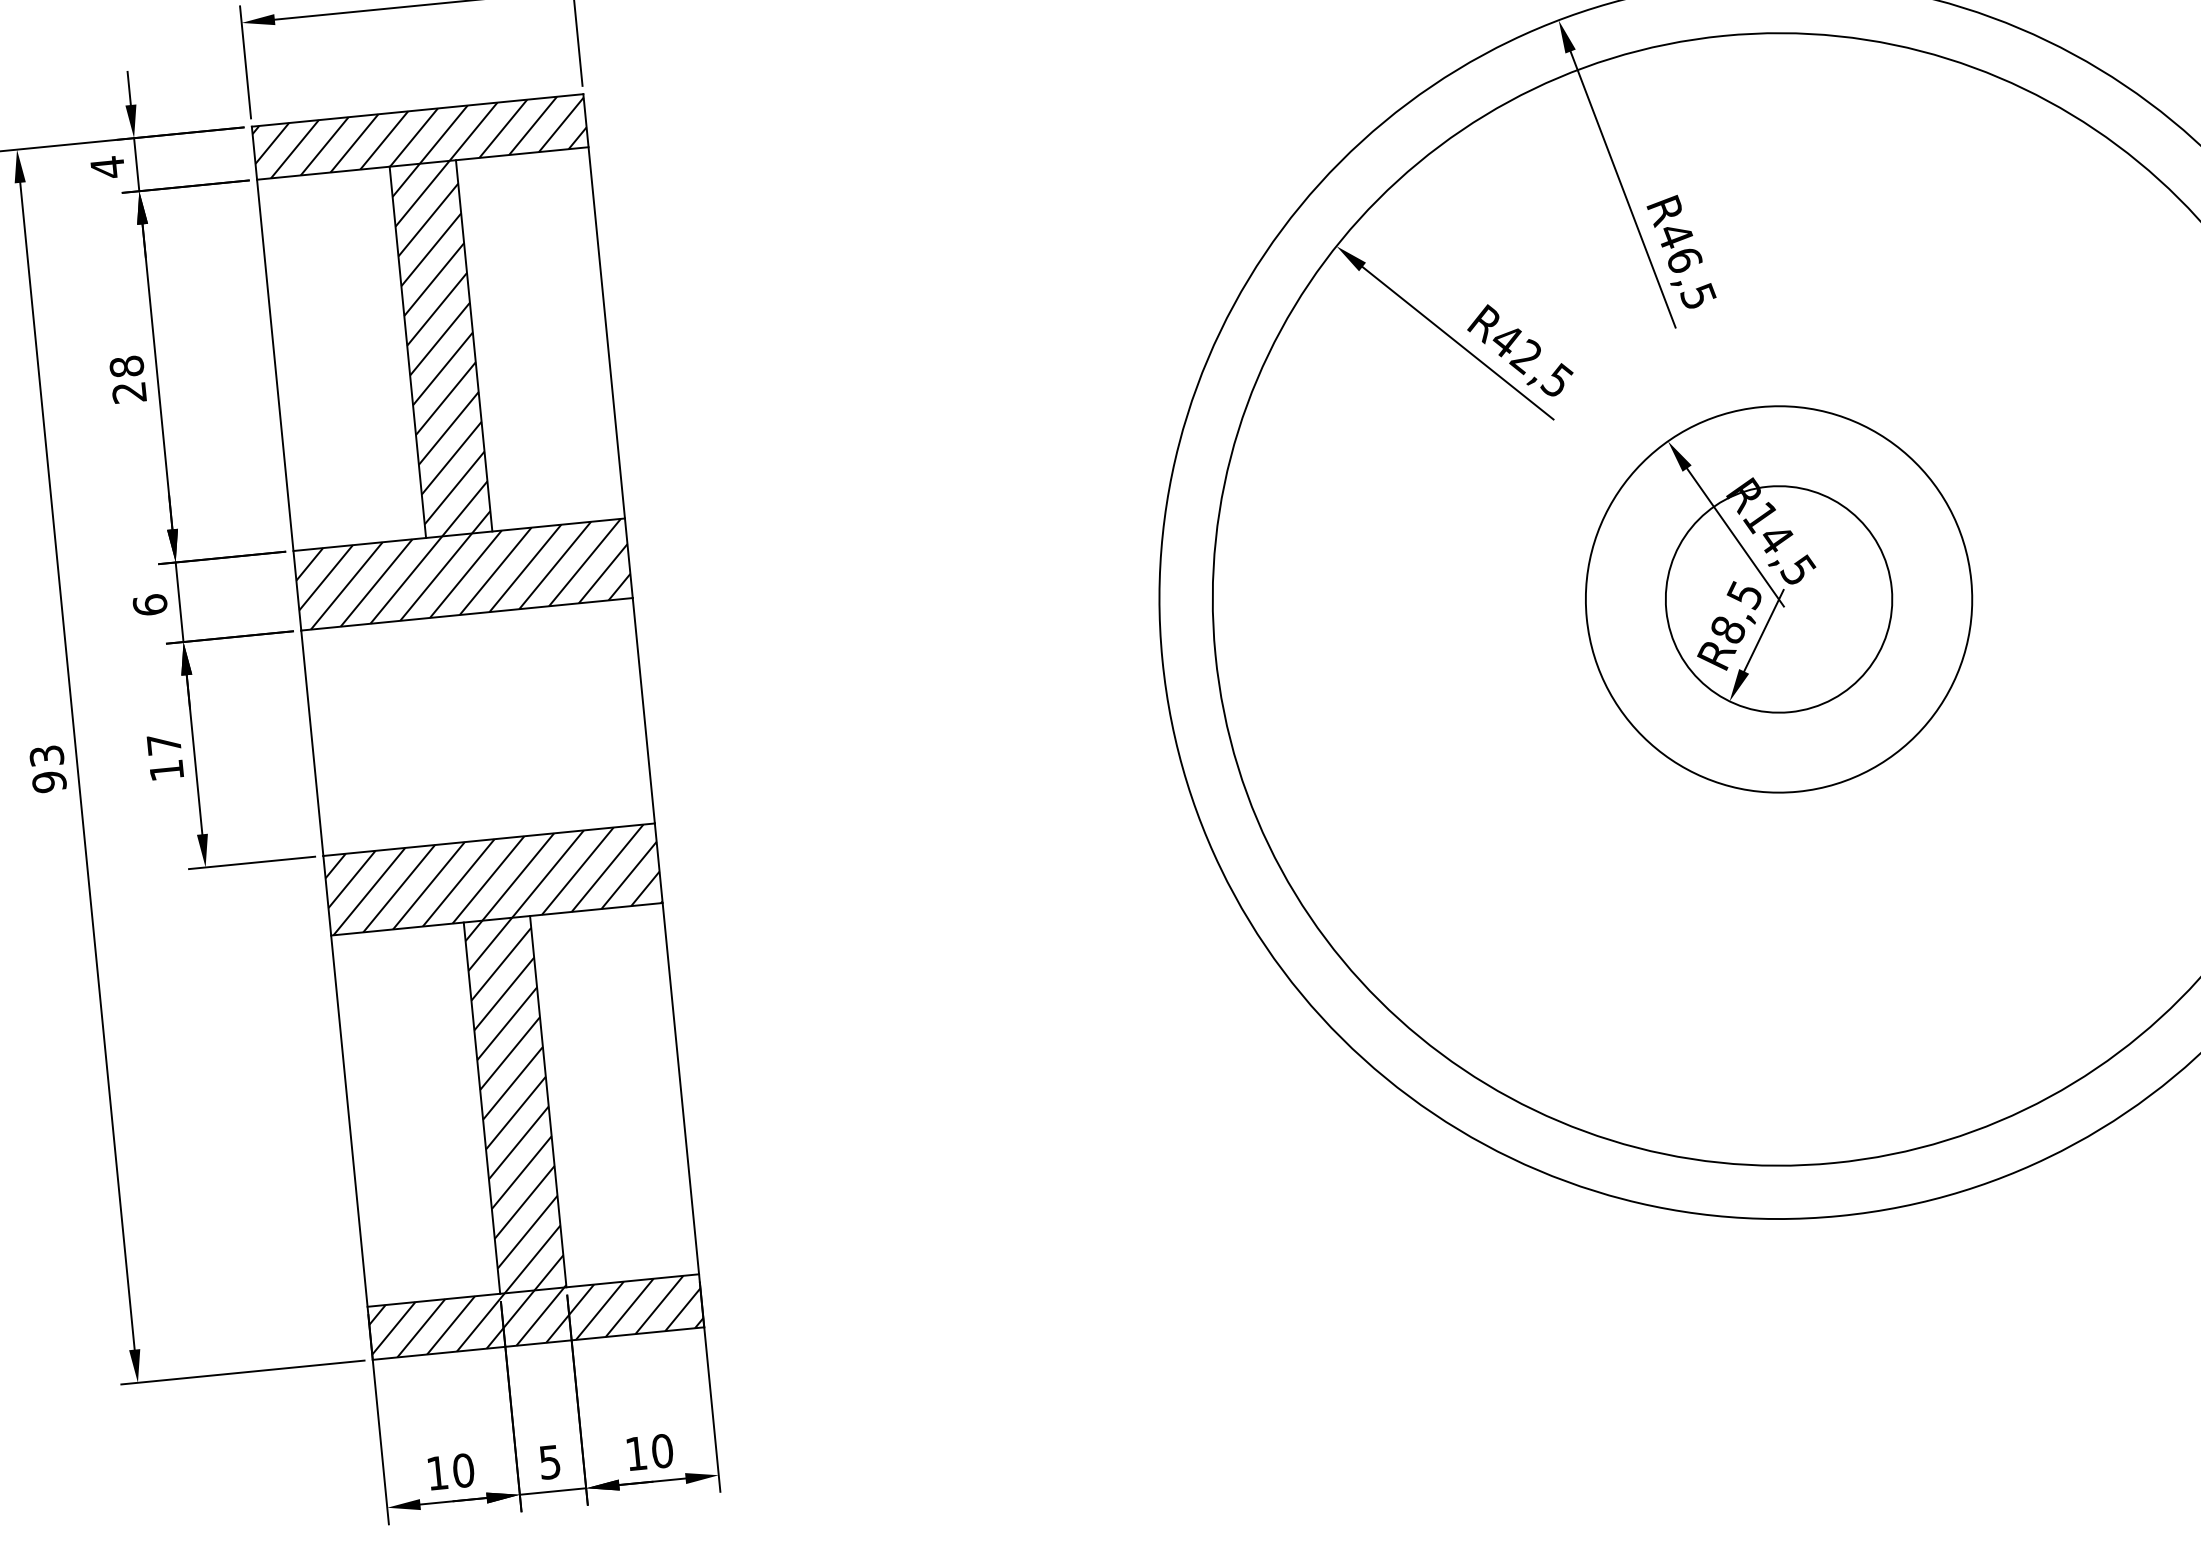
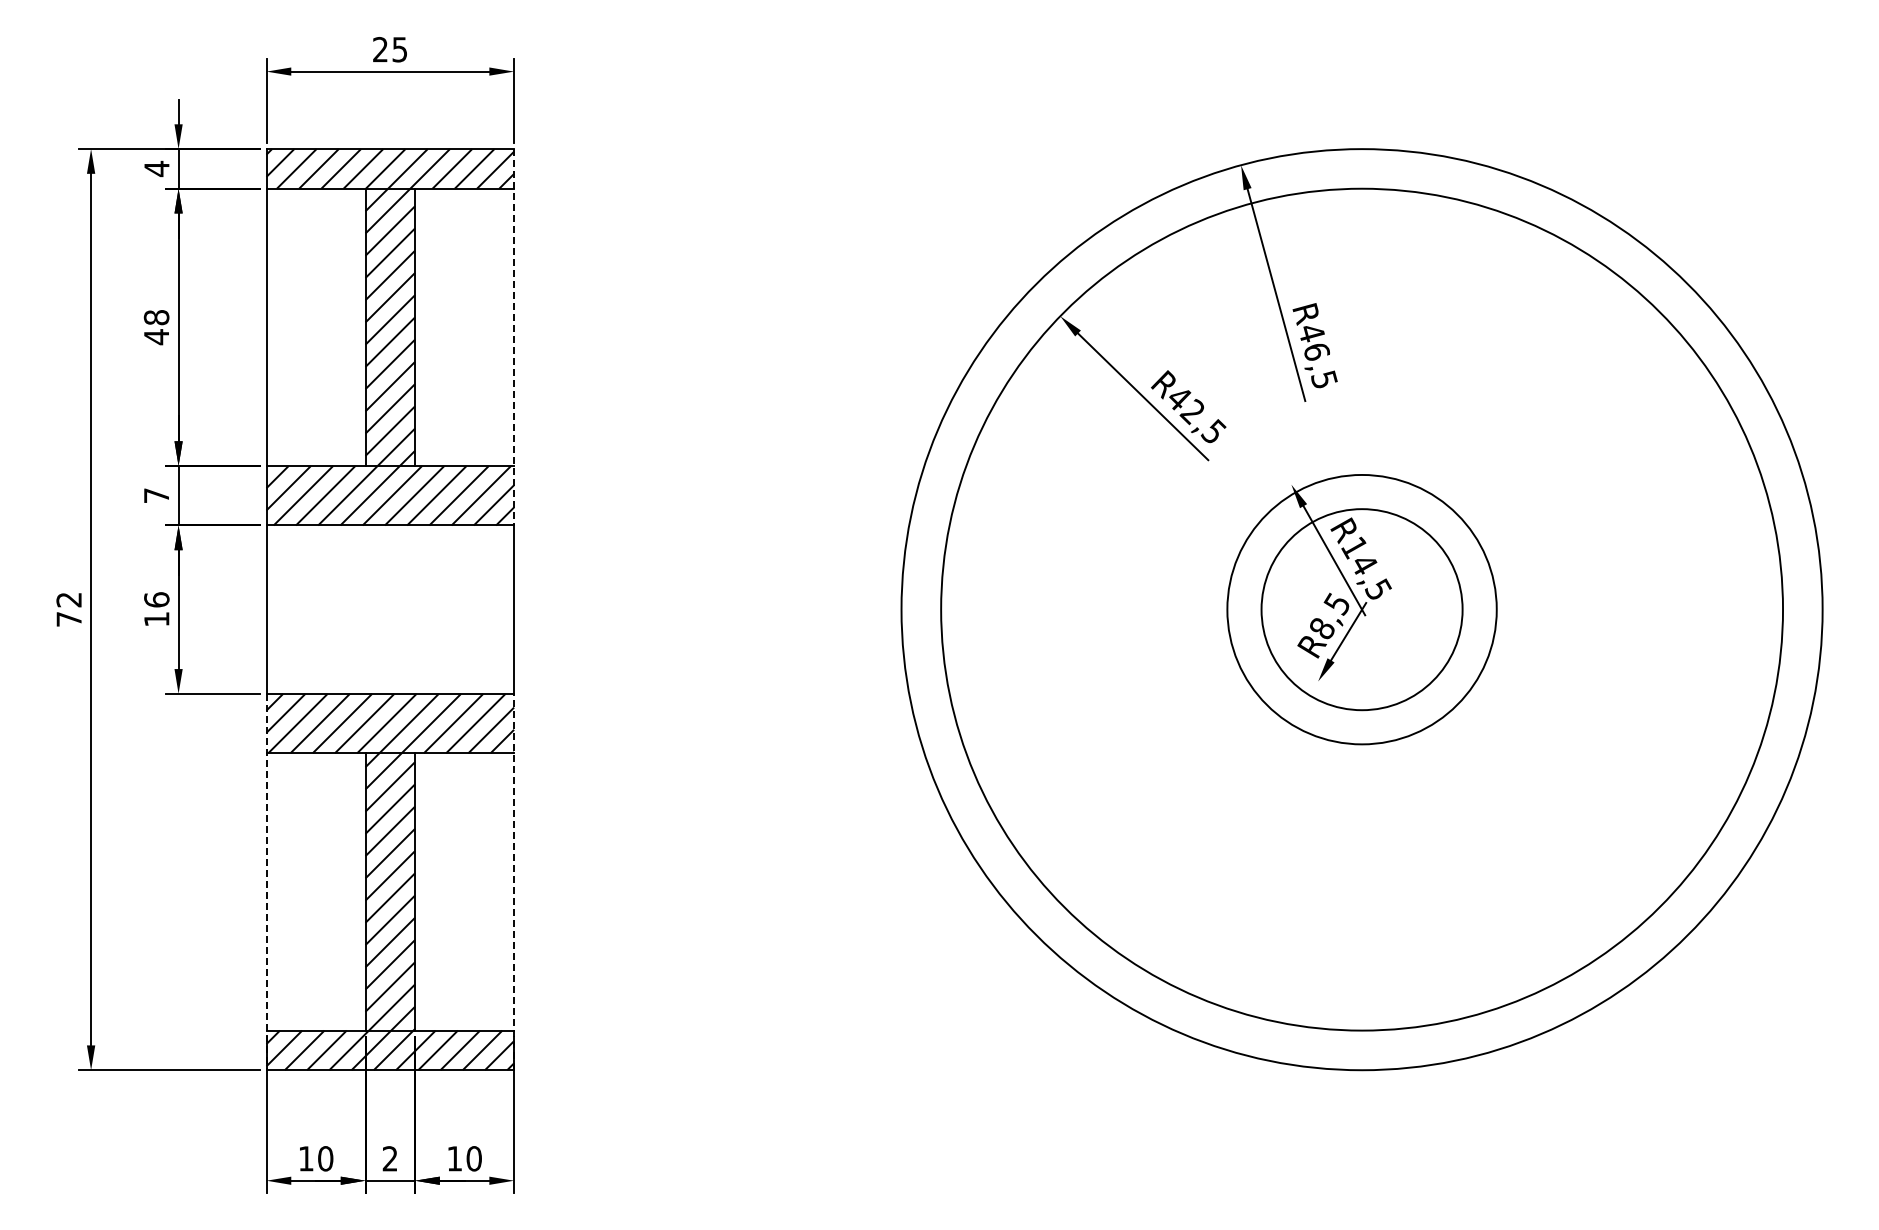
line: (608, 346) -> (514, 337), solid -> dashed
text: (127, 393) -> (155, 337), 28 -> 48
circle: (1778, 599) -> (1361, 609), size x0.7
circle: (1778, 599) -> (1361, 609), size x1.6
text: (150, 604) -> (156, 495), 6 -> 7
text: (163, 744) -> (156, 599), 17 -> 16
text: (47, 769) -> (68, 609), 93 -> 72
line: (680, 1074) -> (514, 881), solid -> dashed
line: (348, 1108) -> (266, 882), solid -> dashed
text: (549, 1461) -> (389, 1158), 5 -> 2

